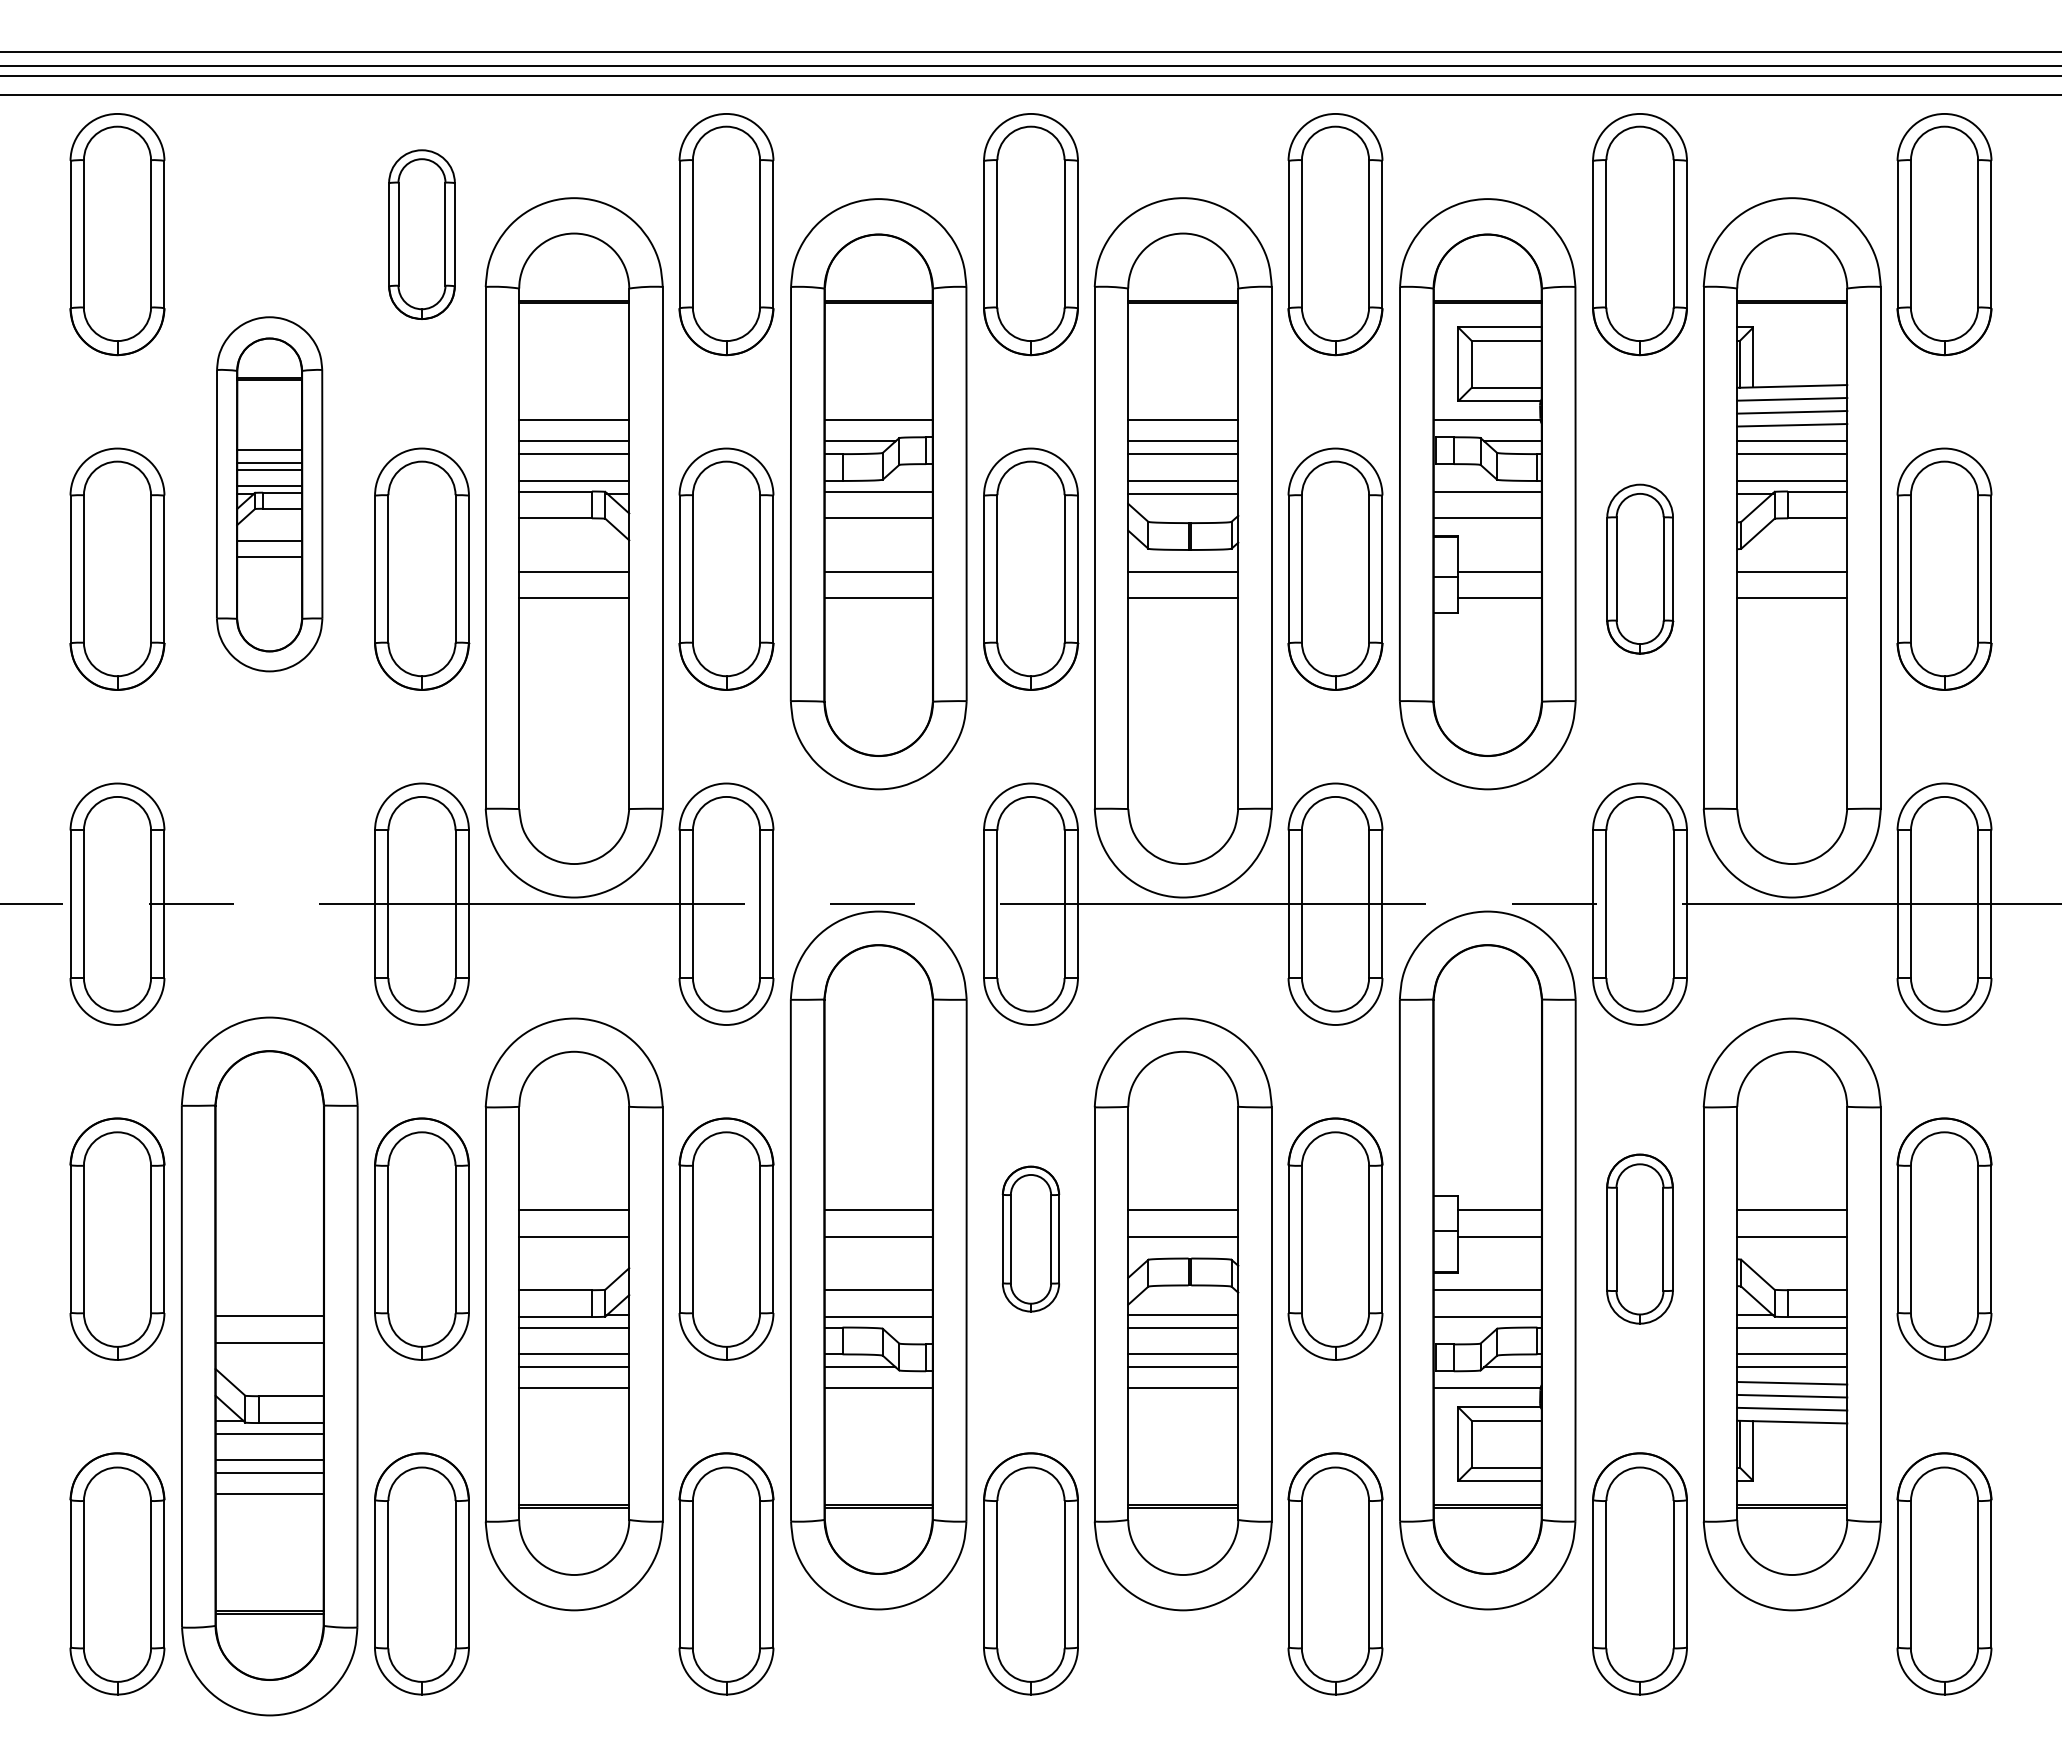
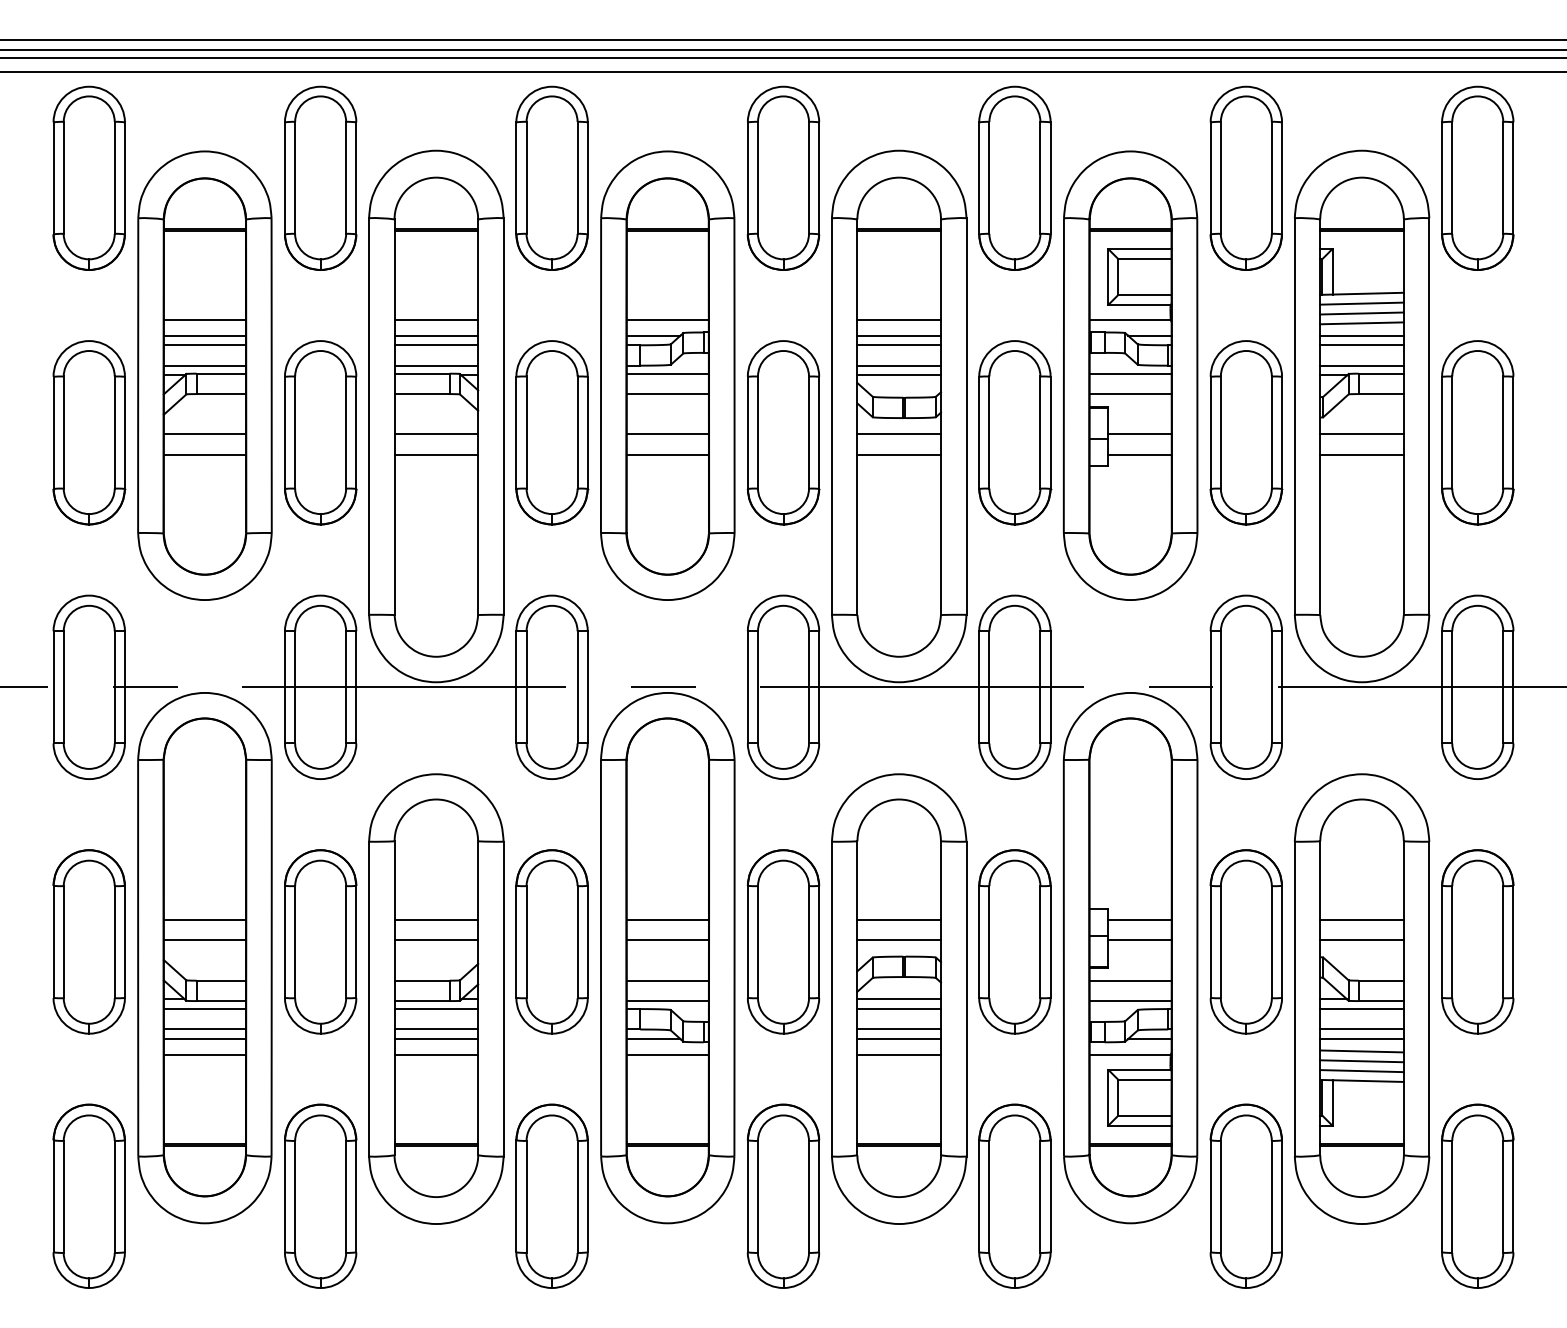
part: (421, 234) -> (320, 178), size x1.43
part: (269, 494) -> (204, 375), size x1.67
part: (1640, 568) -> (1246, 432), size x1.43
part: (1030, 1238) -> (783, 941), size x1.67
part: (1639, 1238) -> (1245, 941), size x1.43
part: (269, 1366) -> (204, 958), moved

